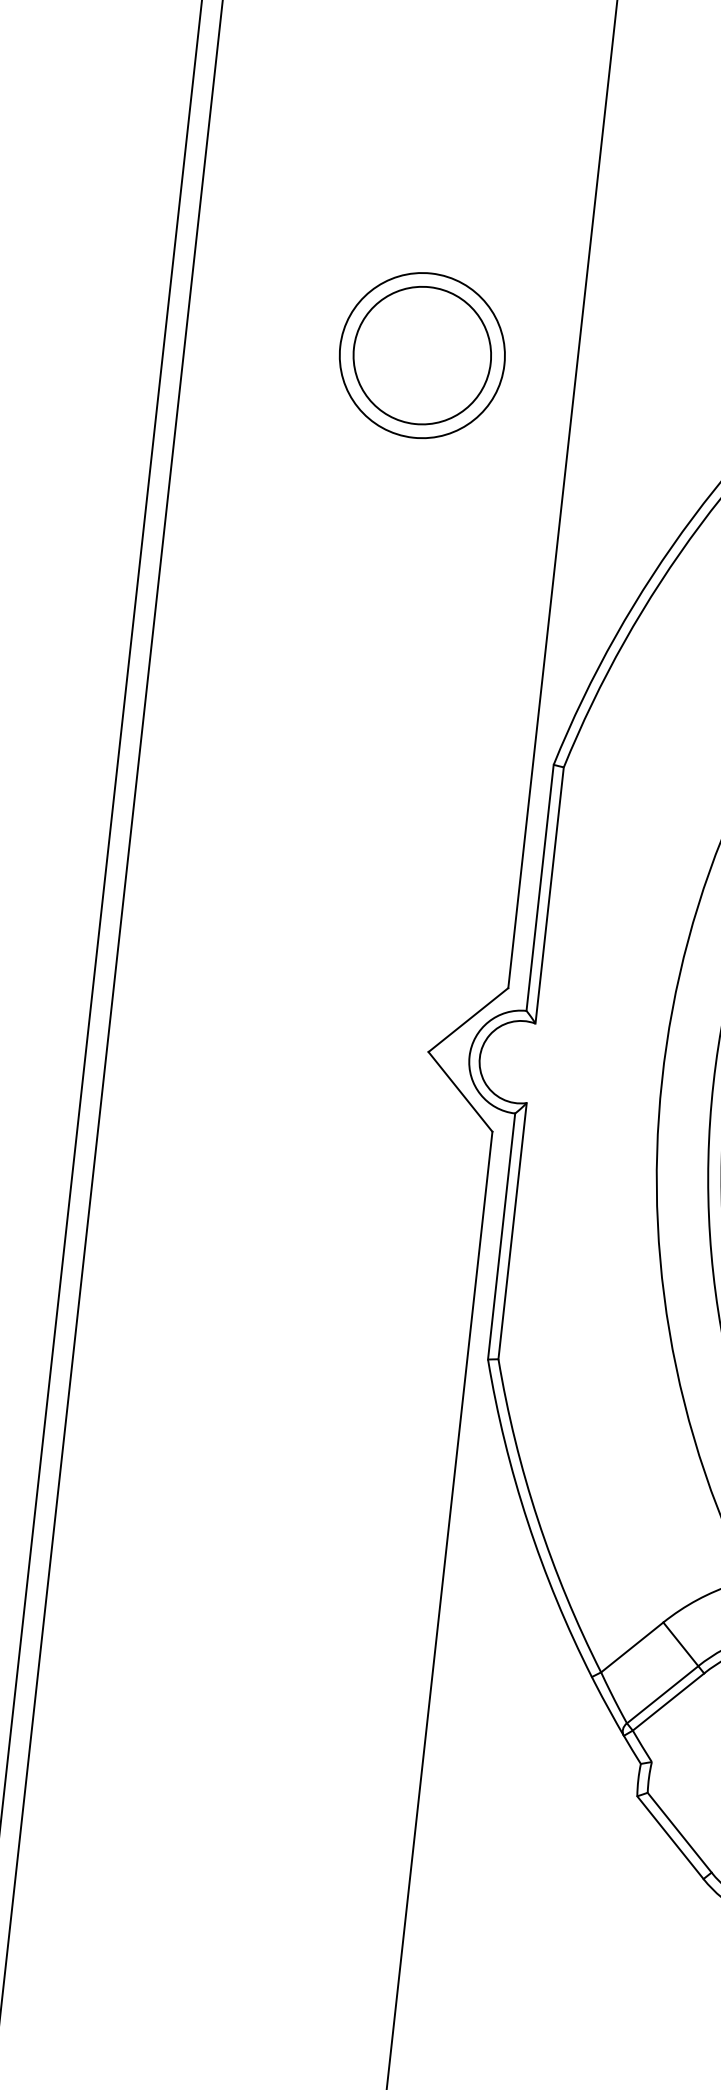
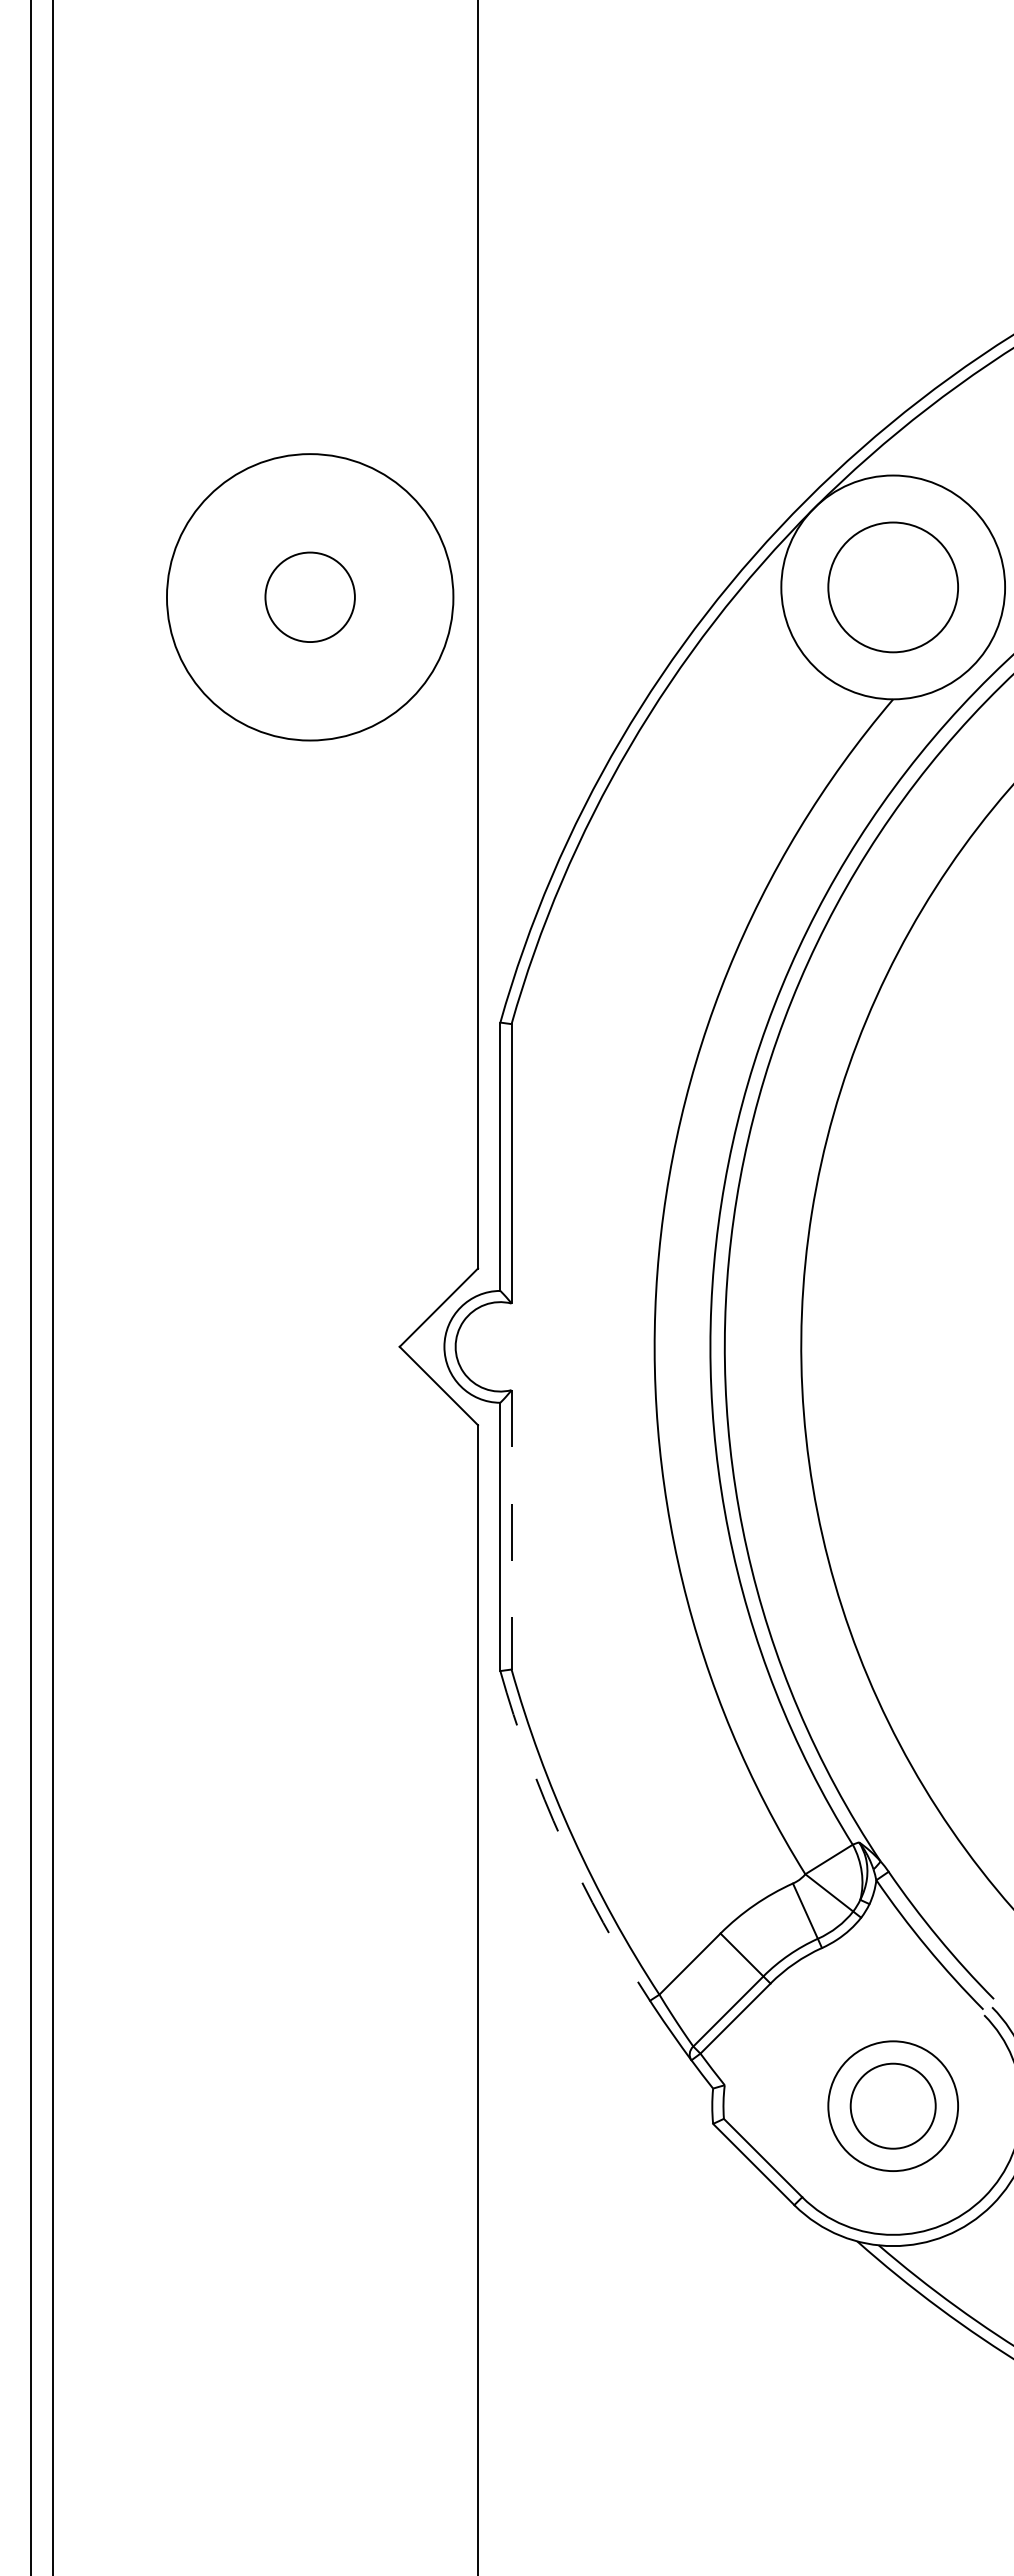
circle: (421, 354) -> (309, 596), size x0.6
circle: (421, 354) -> (309, 596), size x1.6
line: (512, 1230) -> (511, 1529), solid -> dashed
arc: (527, 1522) -> (562, 1841), solid -> dashed

